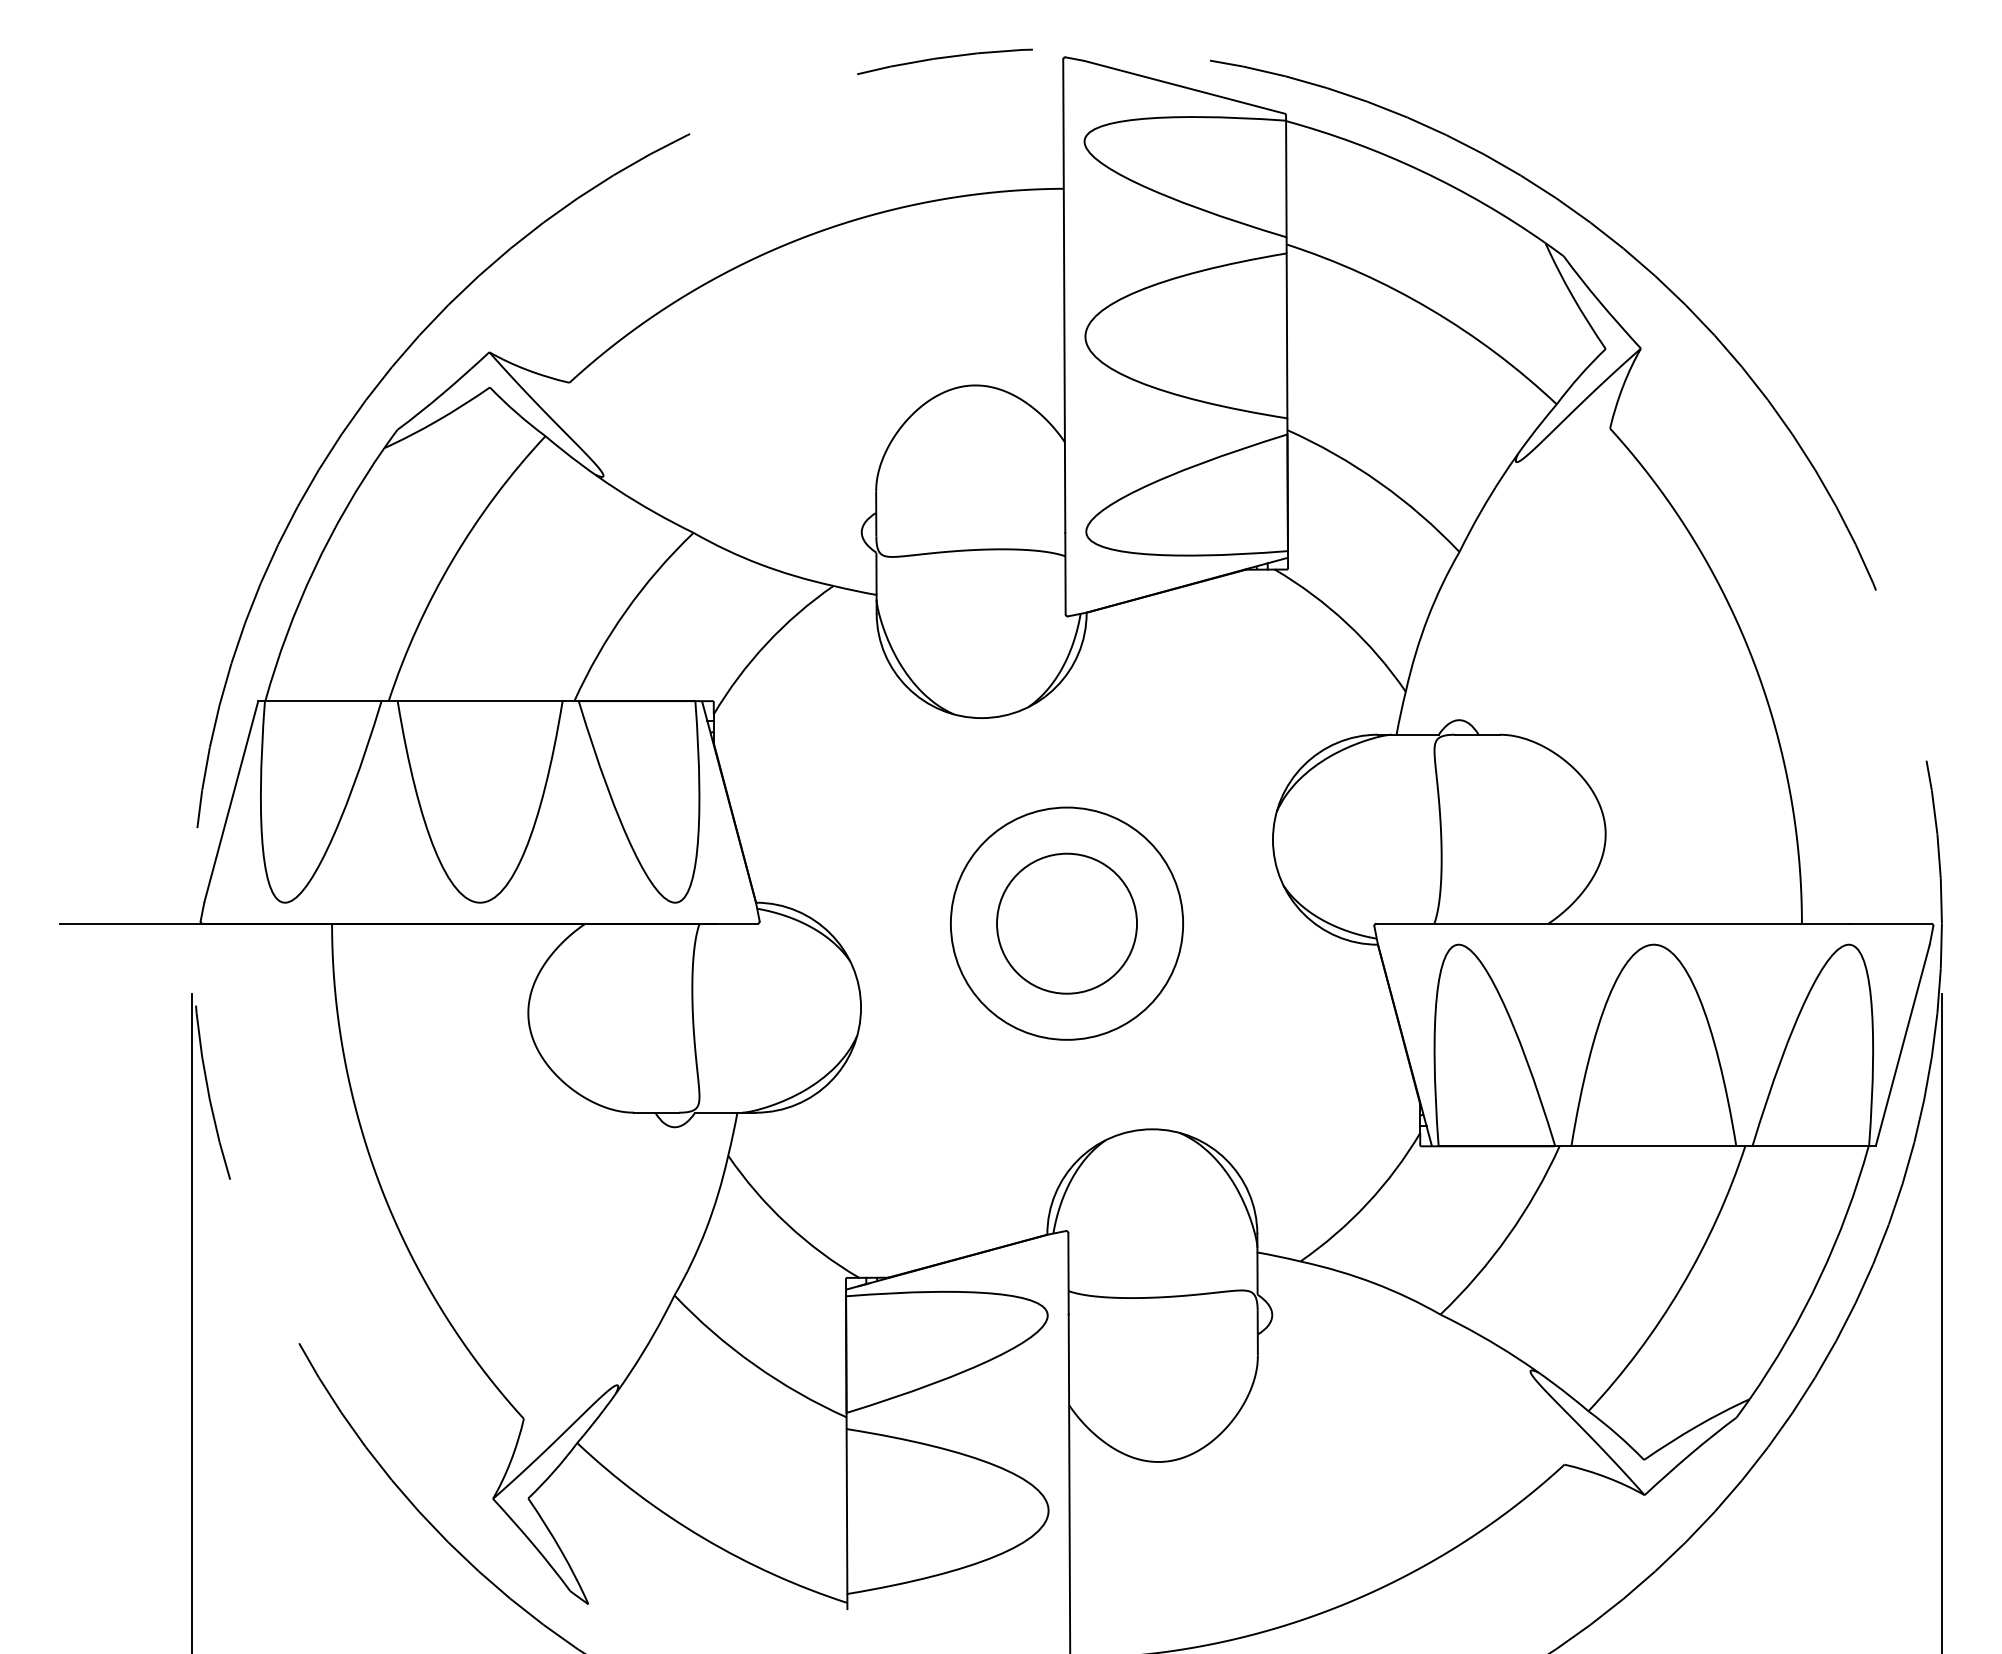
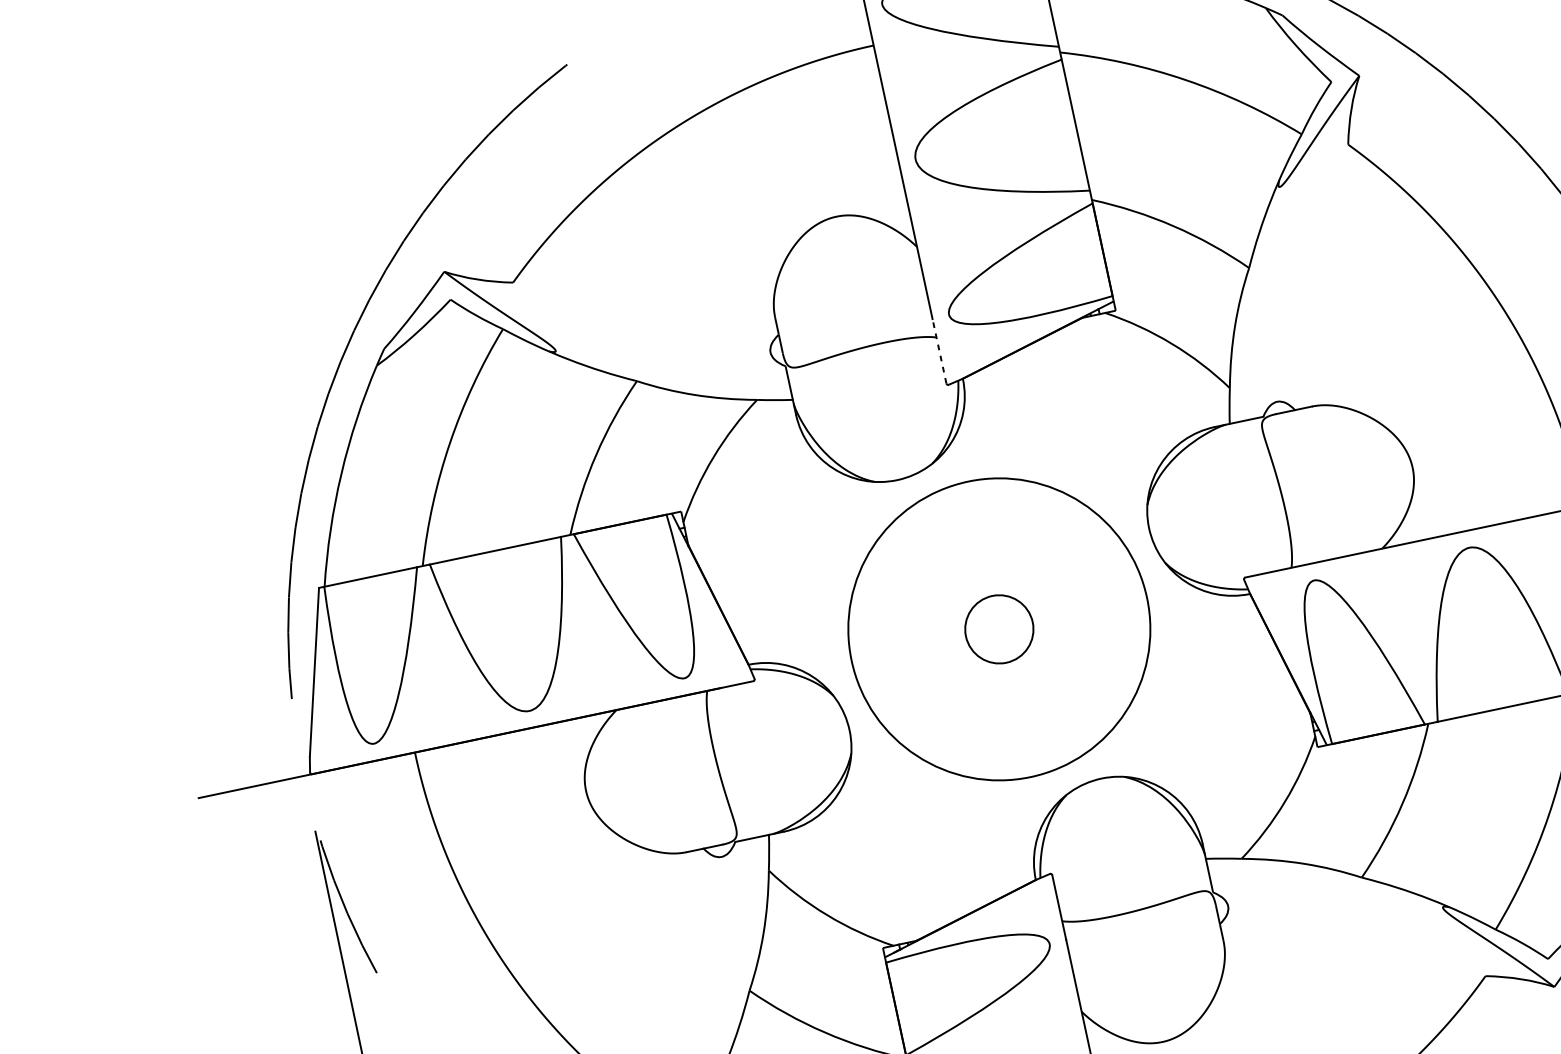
line: (1065, 573) -> (939, 351), solid -> dashed
circle: (1066, 923) -> (998, 629), size x1.6
circle: (1067, 923) -> (999, 629), size x0.6

